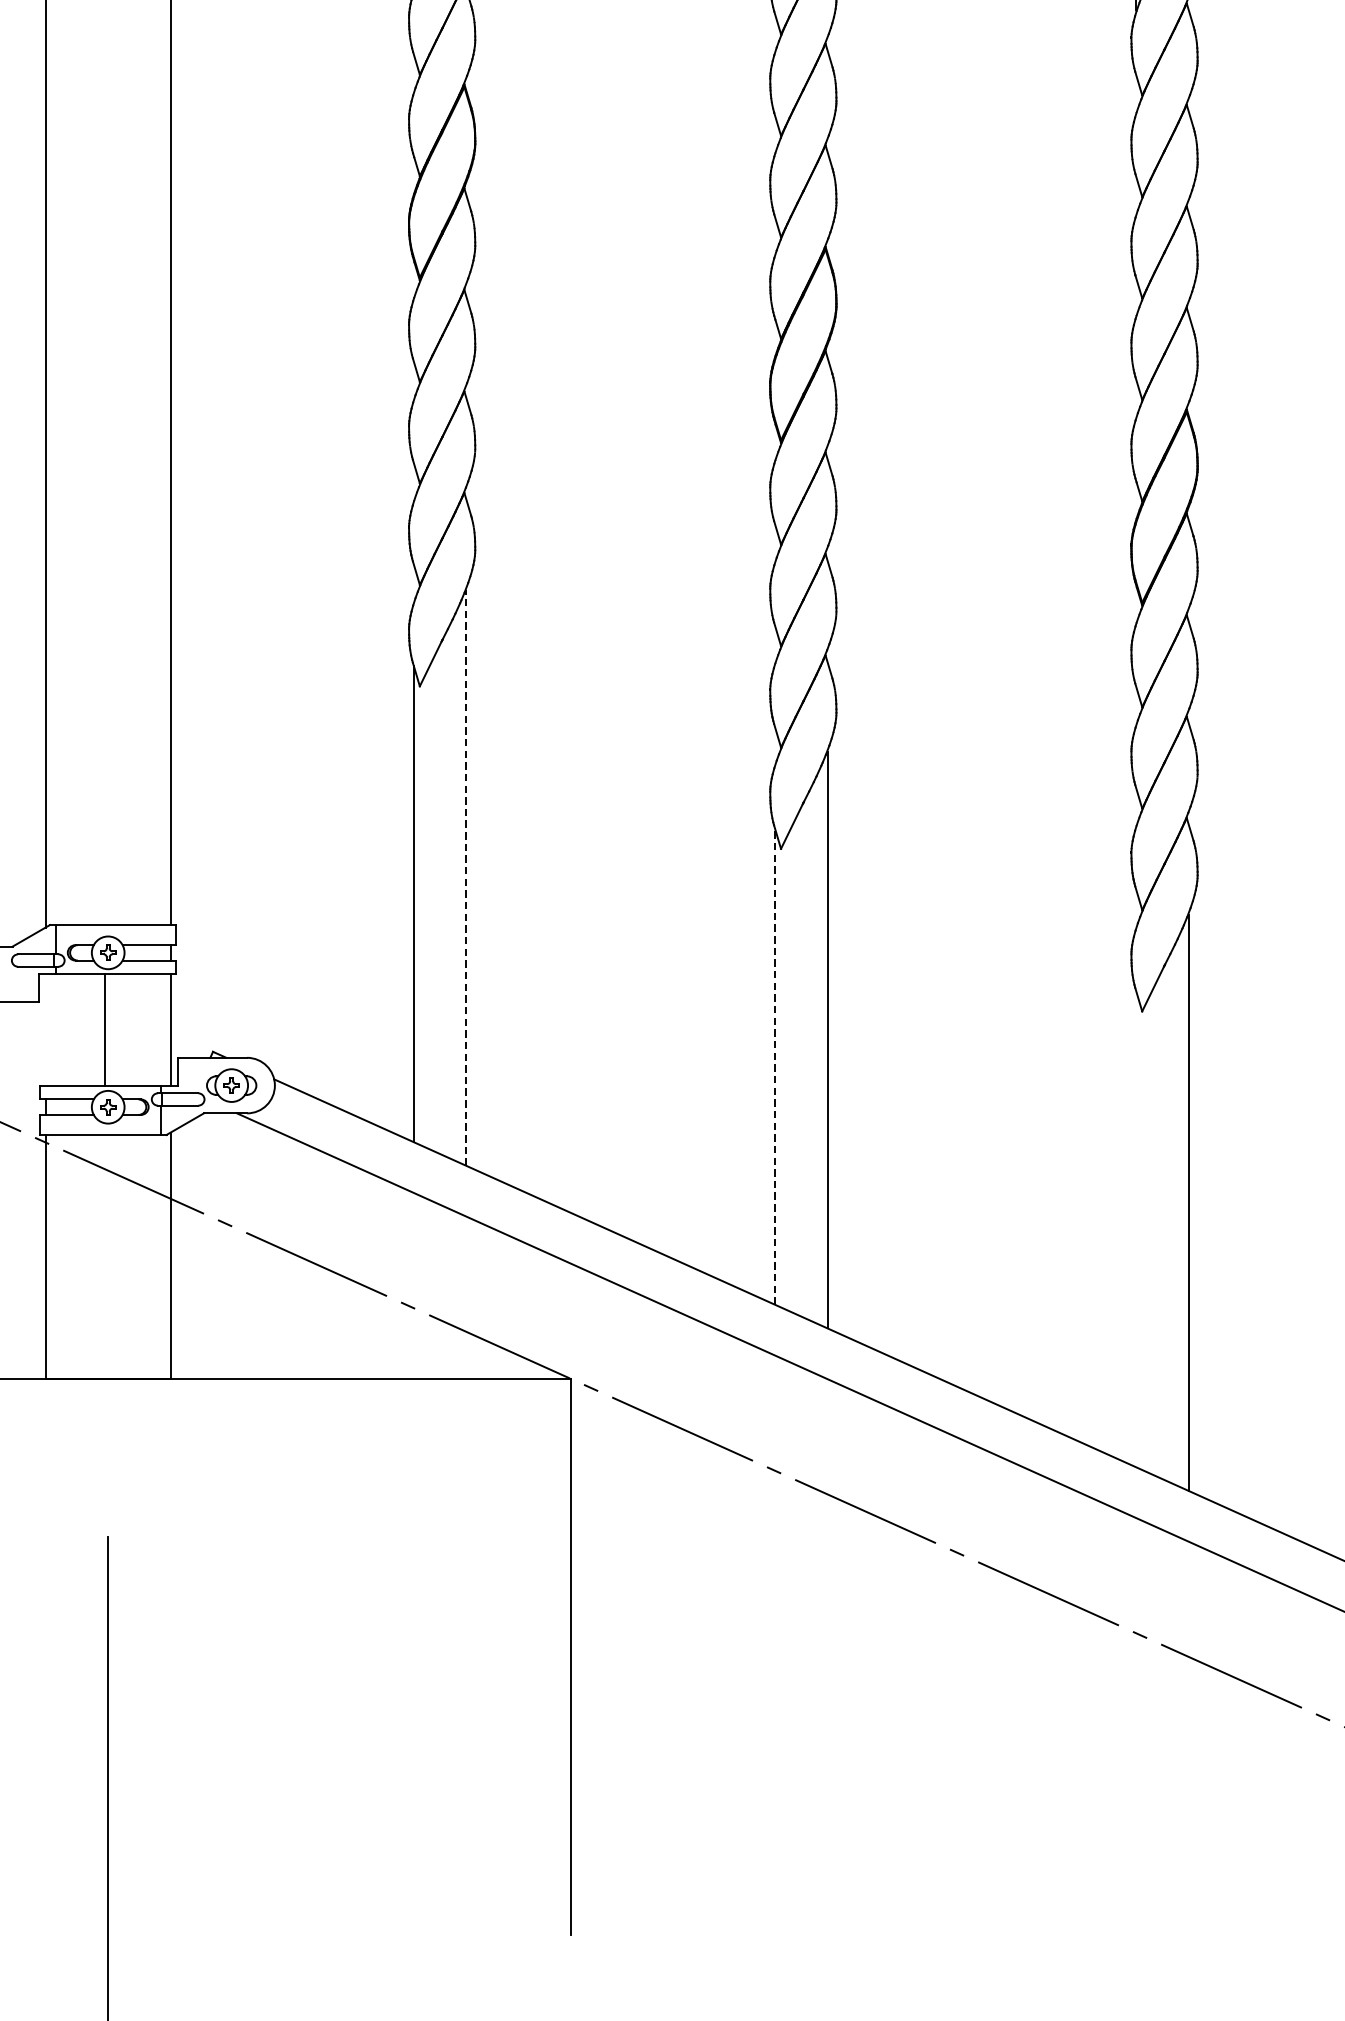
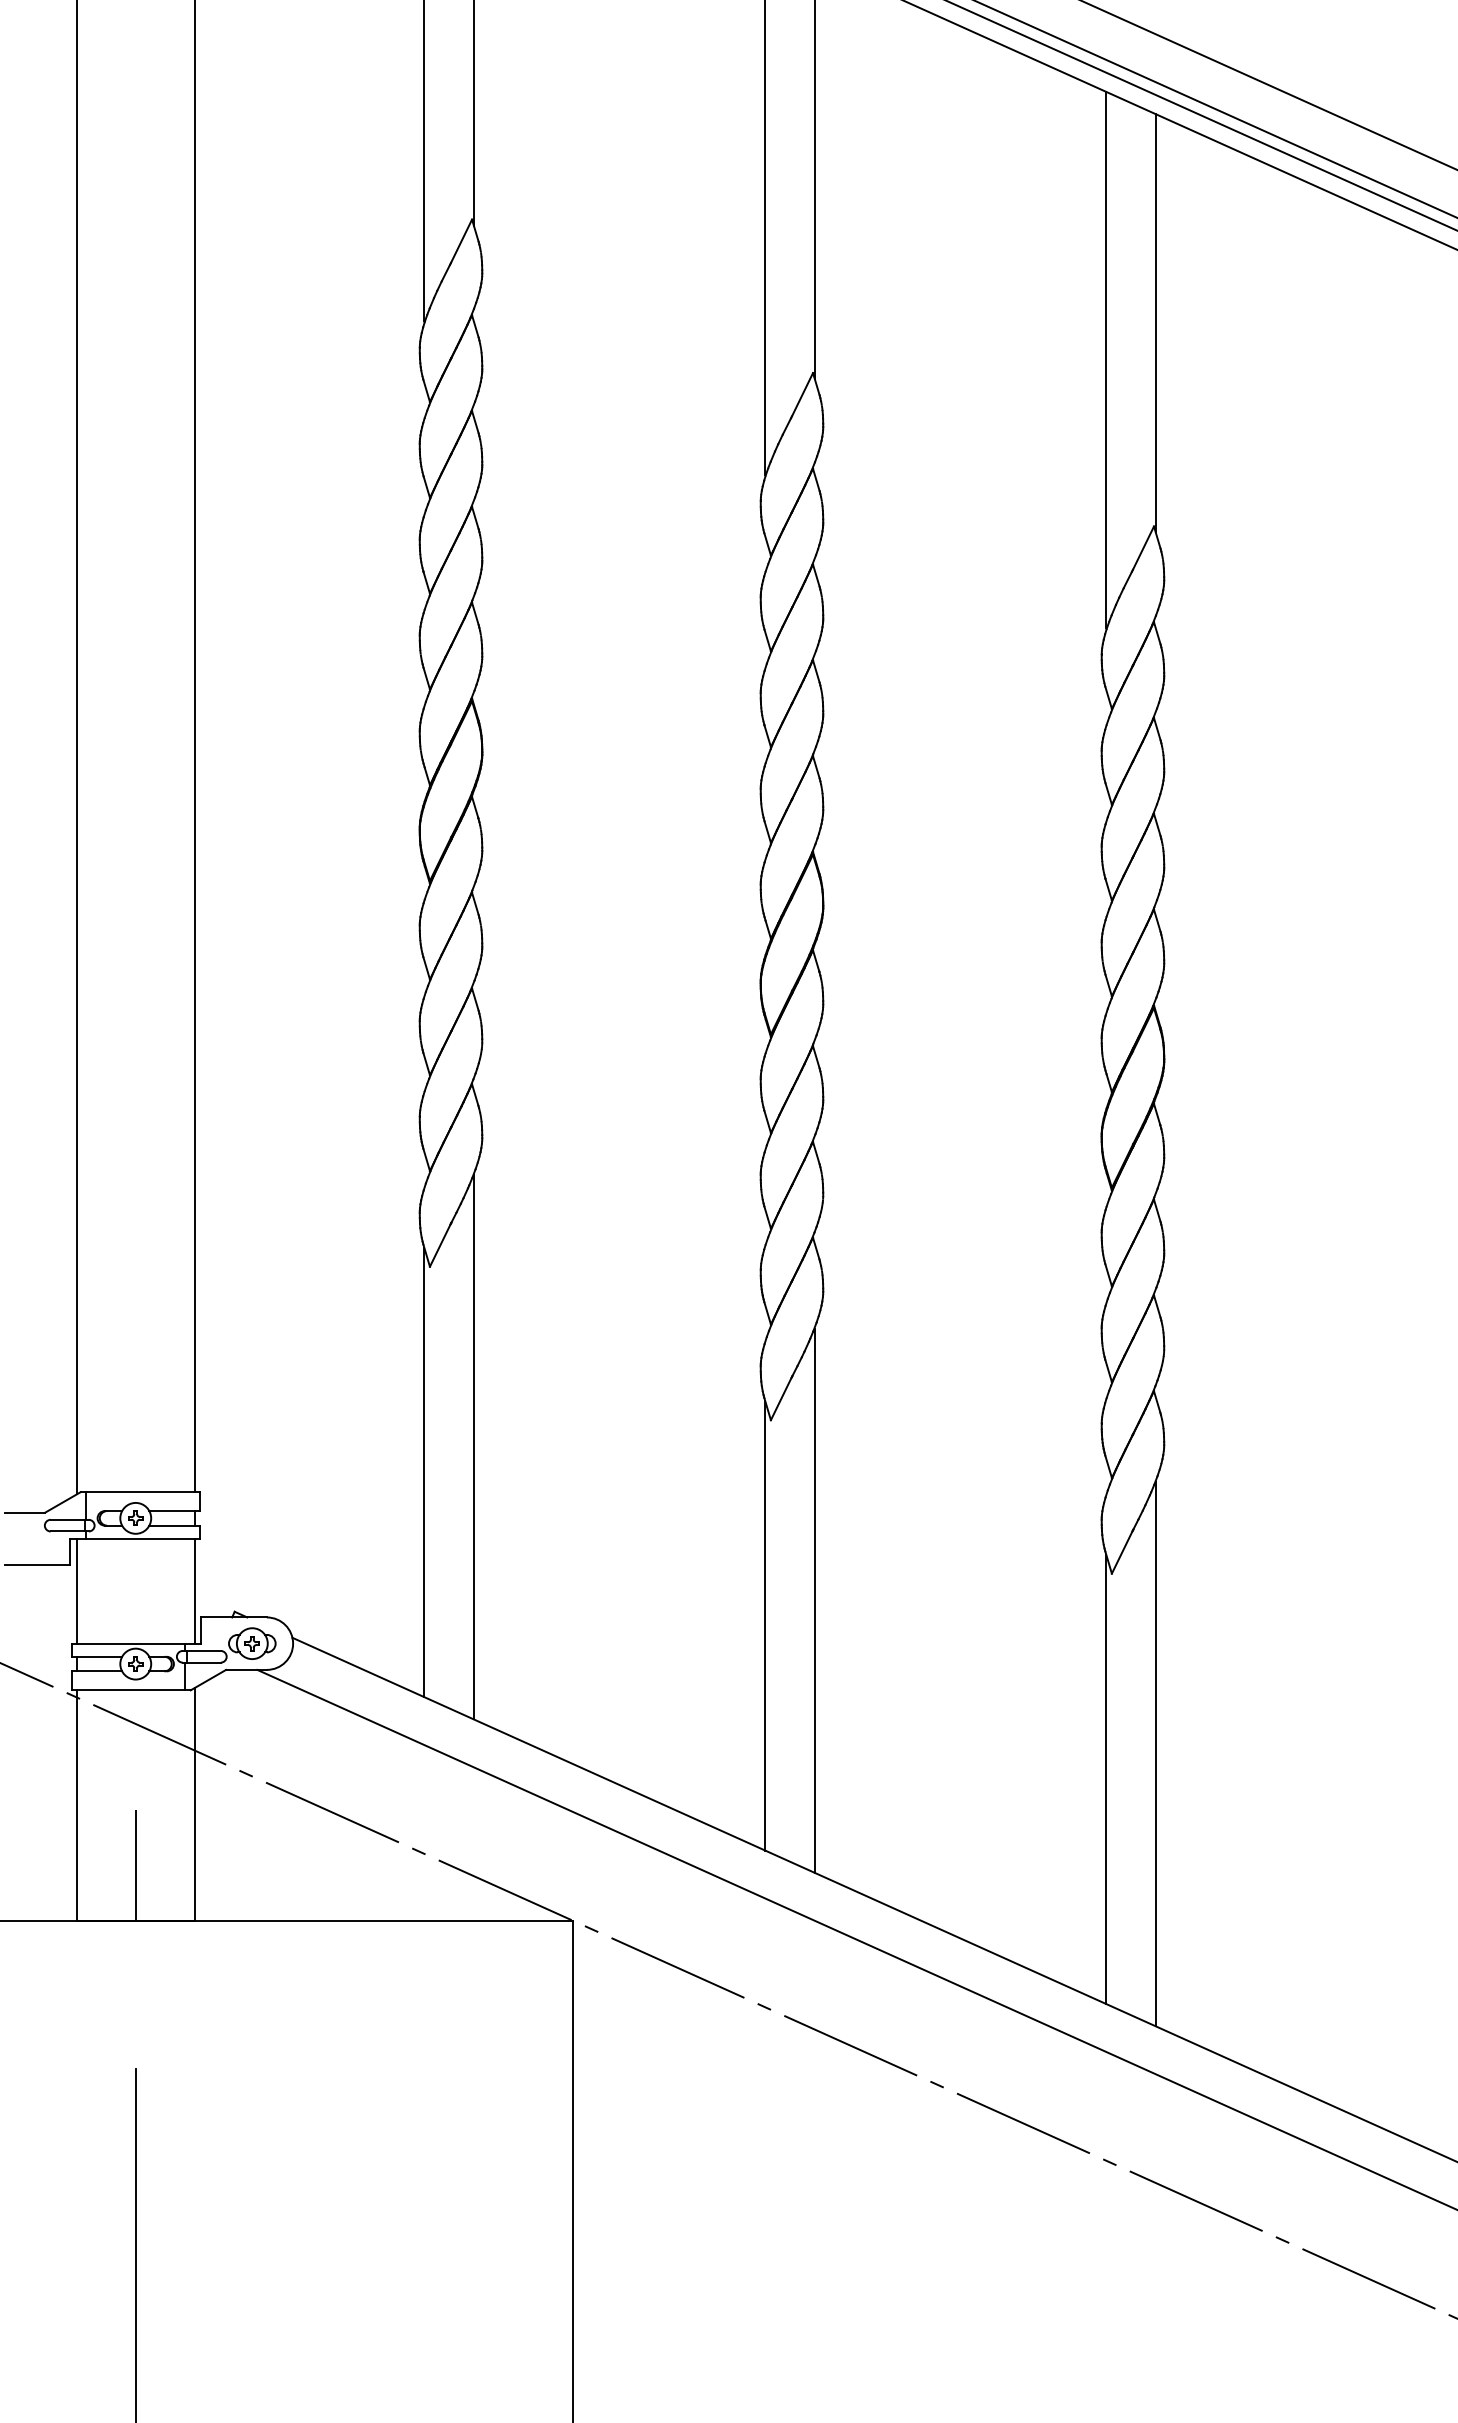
line: (465, 877) -> (473, 1447), dashed -> solid
line: (104, 1029) -> (76, 1590), moved
line: (775, 1066) -> (765, 1625), dashed -> solid
line: (1136, 1229) -> (1106, 1779), added
line: (107, 1319) -> (135, 1864), added

